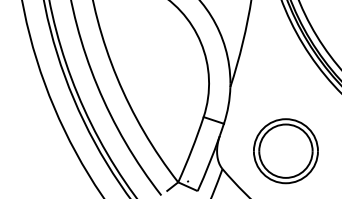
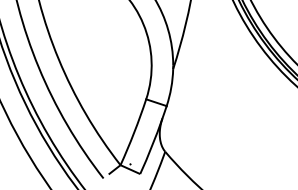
part: (285, 151) -> (228, 134), removed

